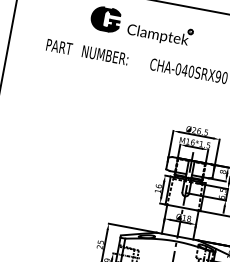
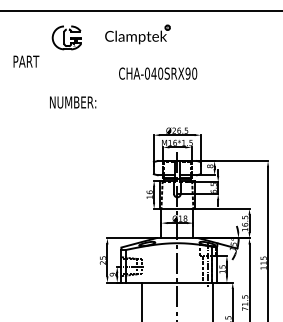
fill: (105, 18) -> (66, 37), removed
part: (159, 33) -> (137, 34), moved
text: (59, 46) -> (26, 61), moved
text: (105, 55) -> (73, 102), moved

